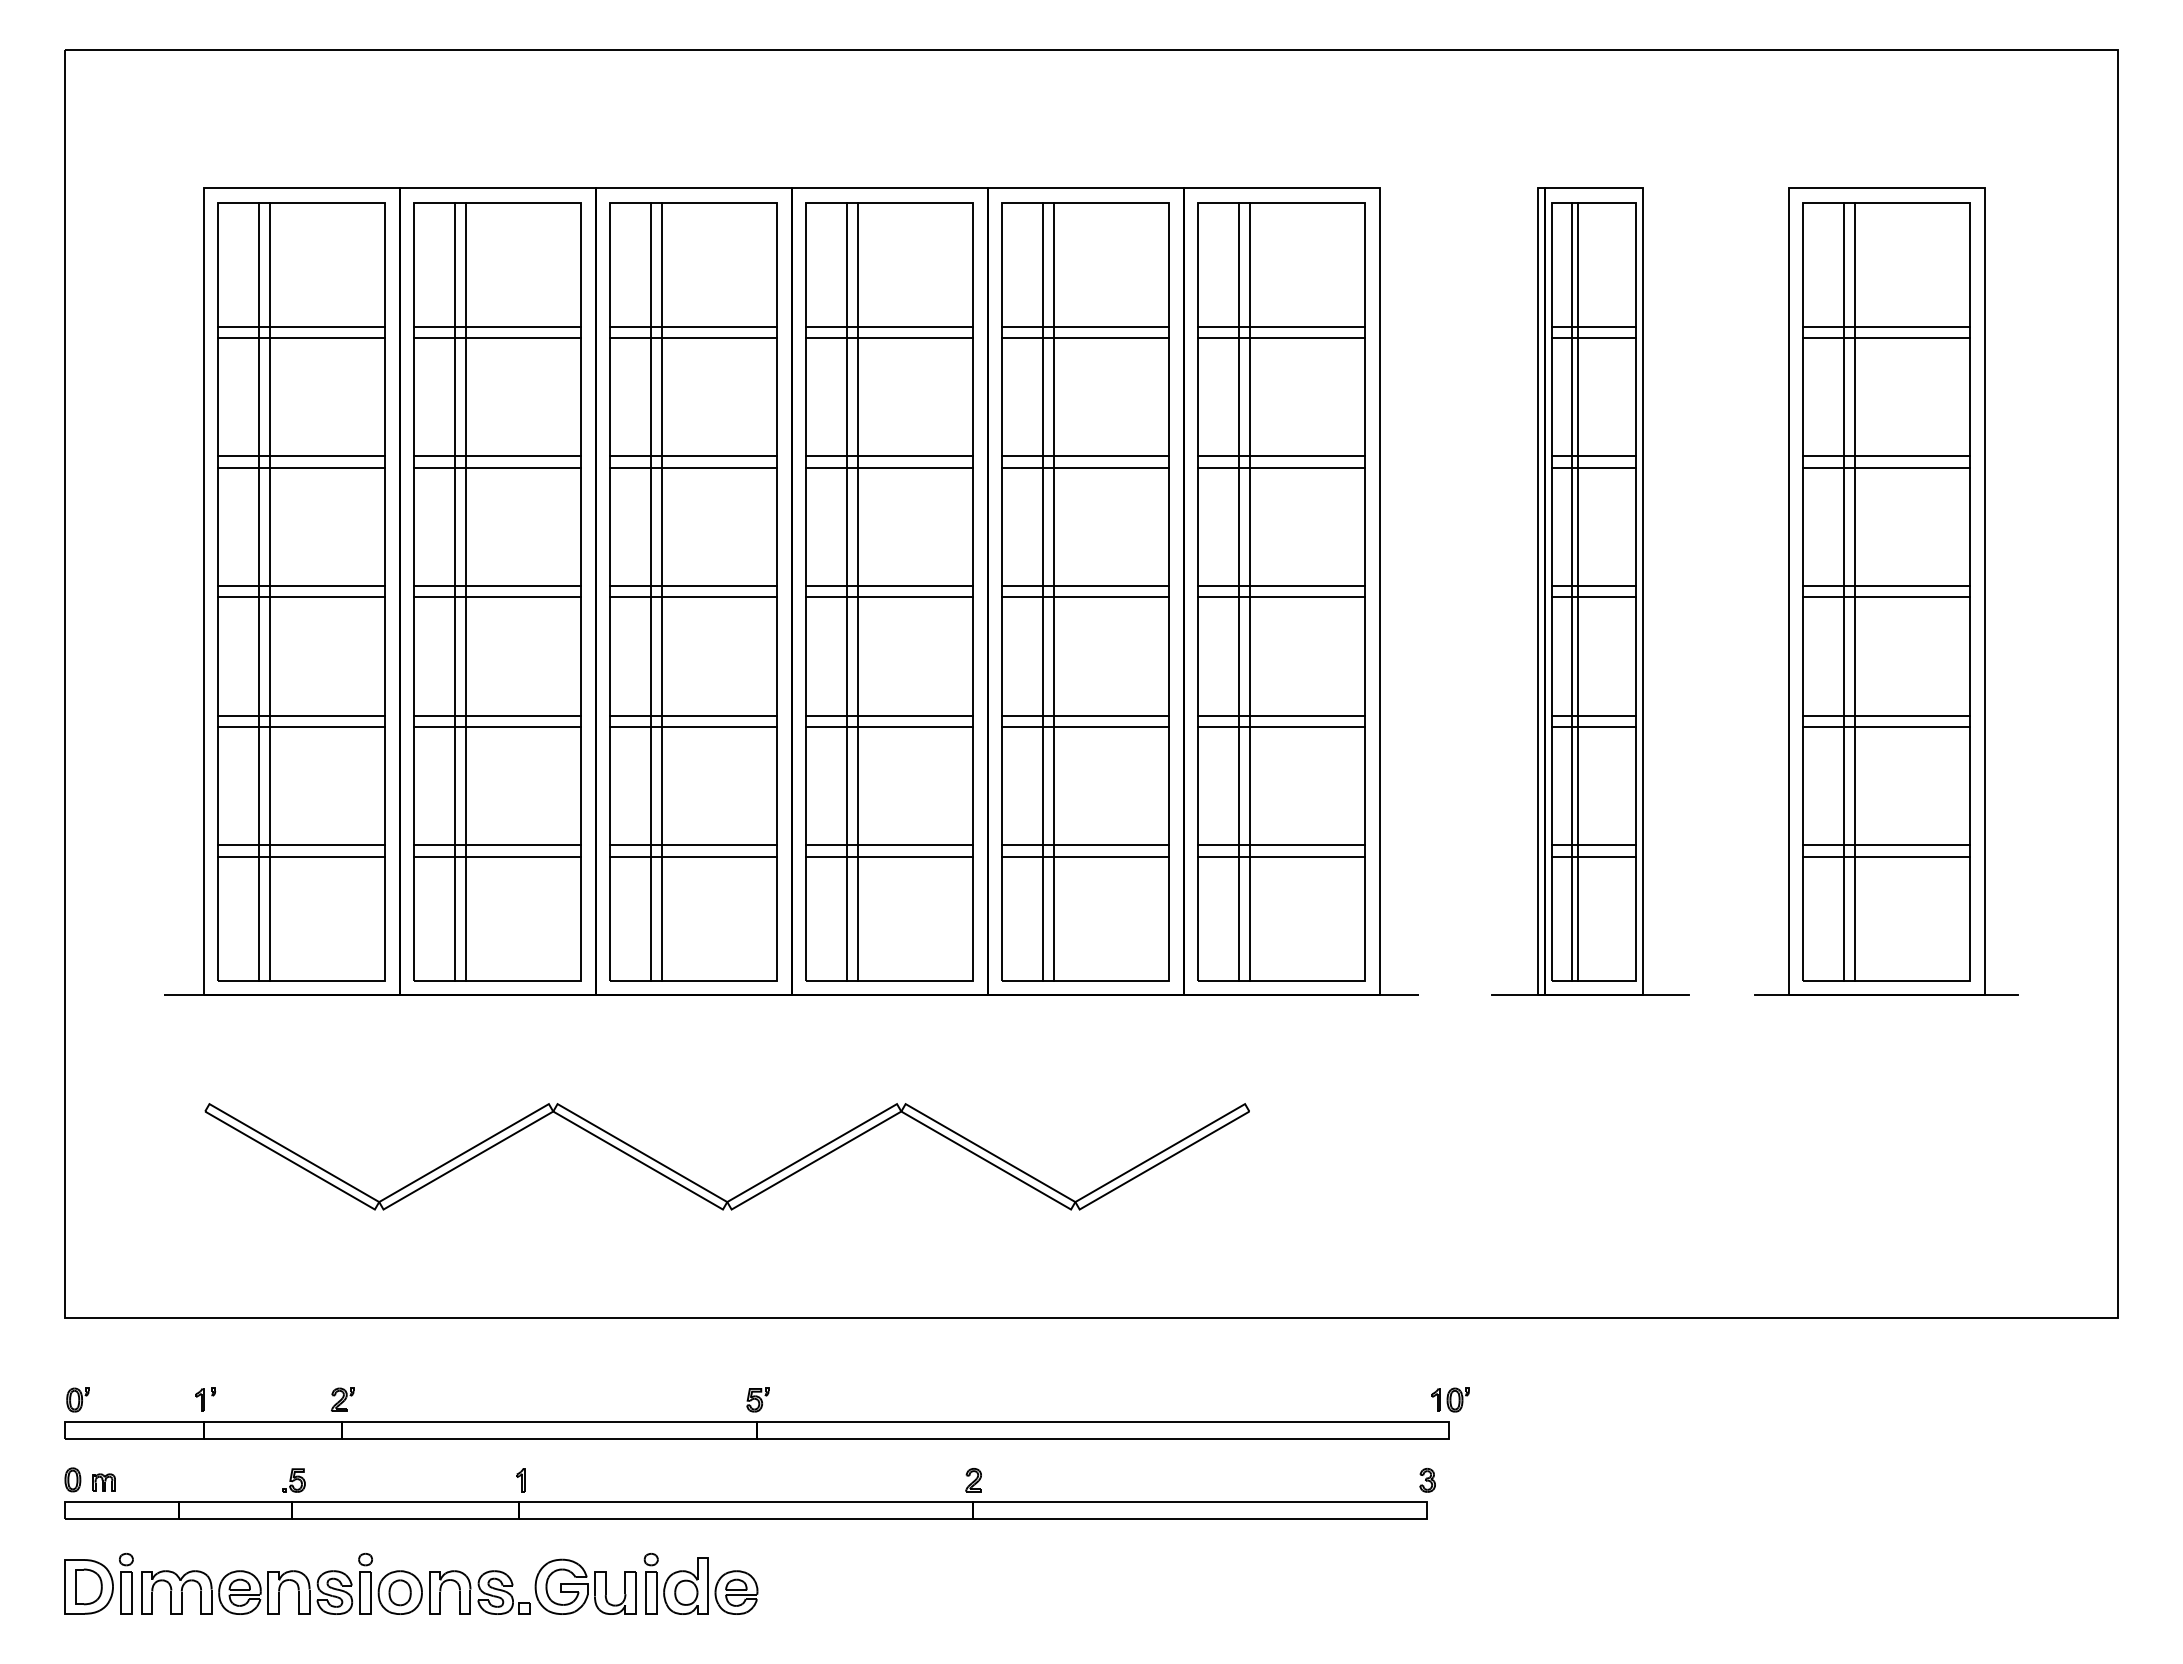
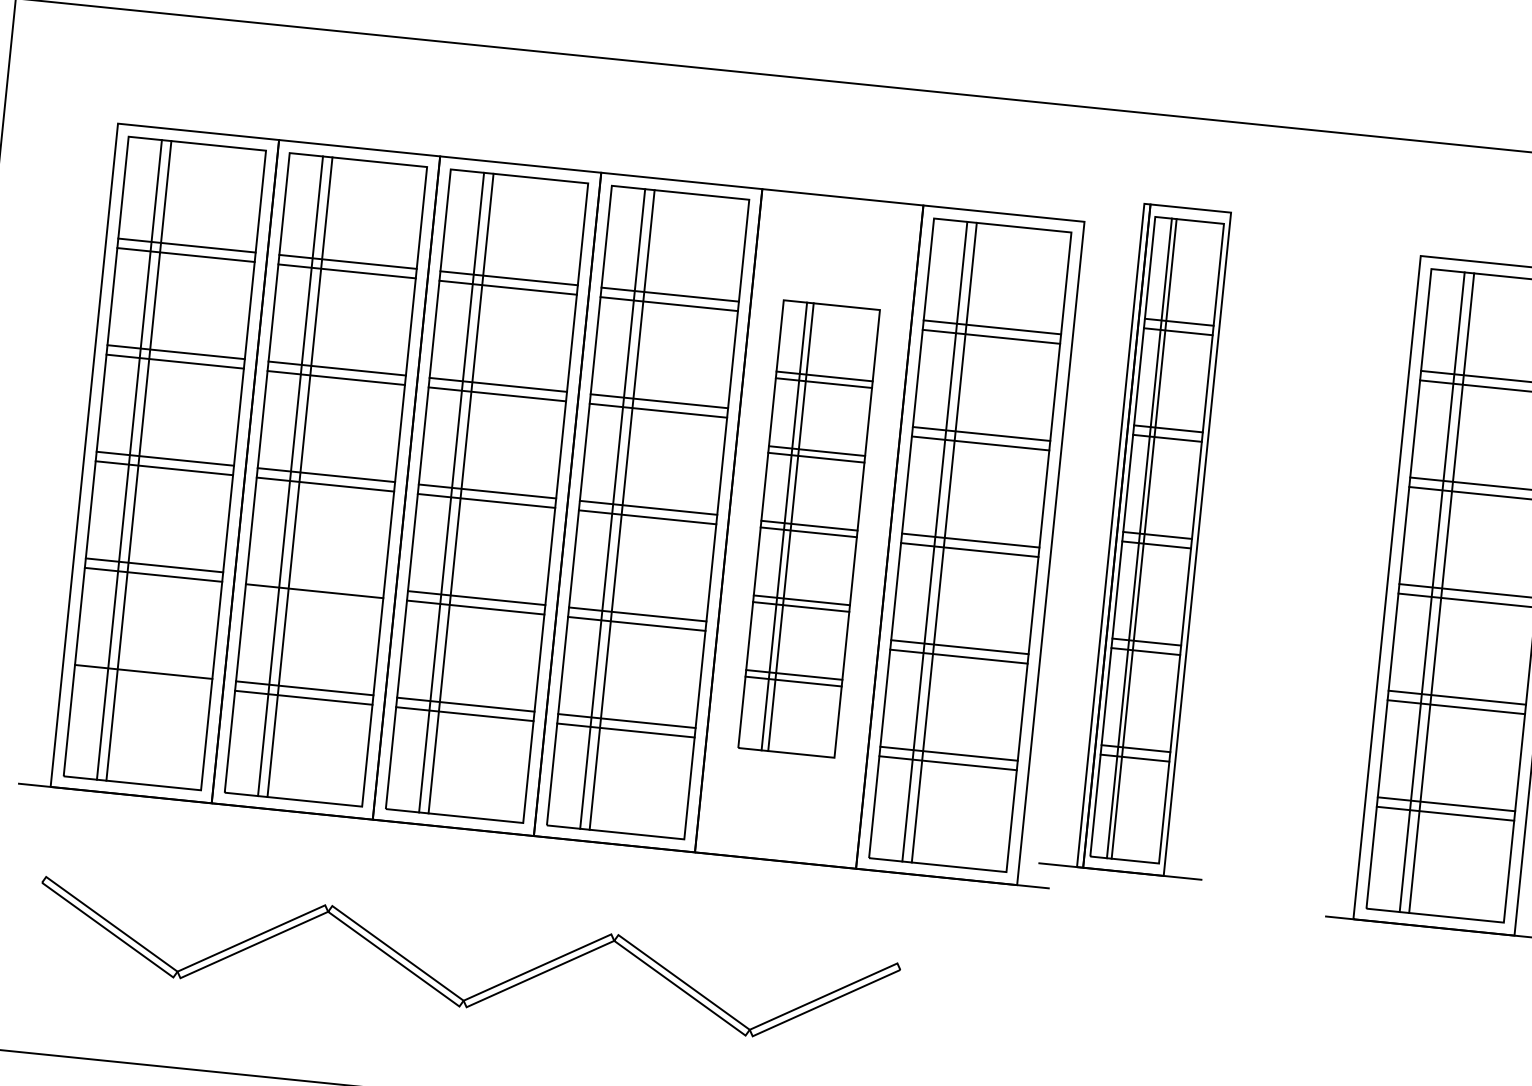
part: (1085, 591) -> (809, 528), size x0.7
part: (1590, 591) -> (1154, 539), moved
line: (497, 715) -> (315, 581), removed
line: (301, 856) -> (142, 681), removed

